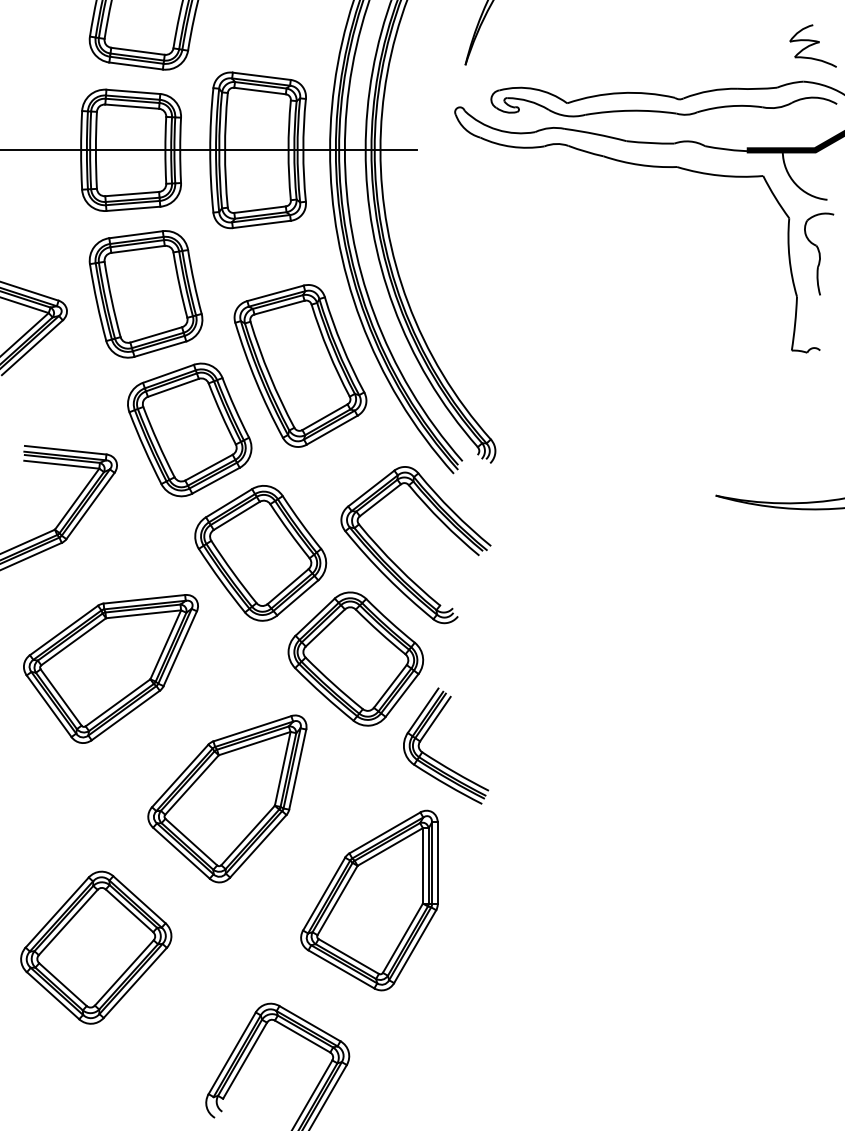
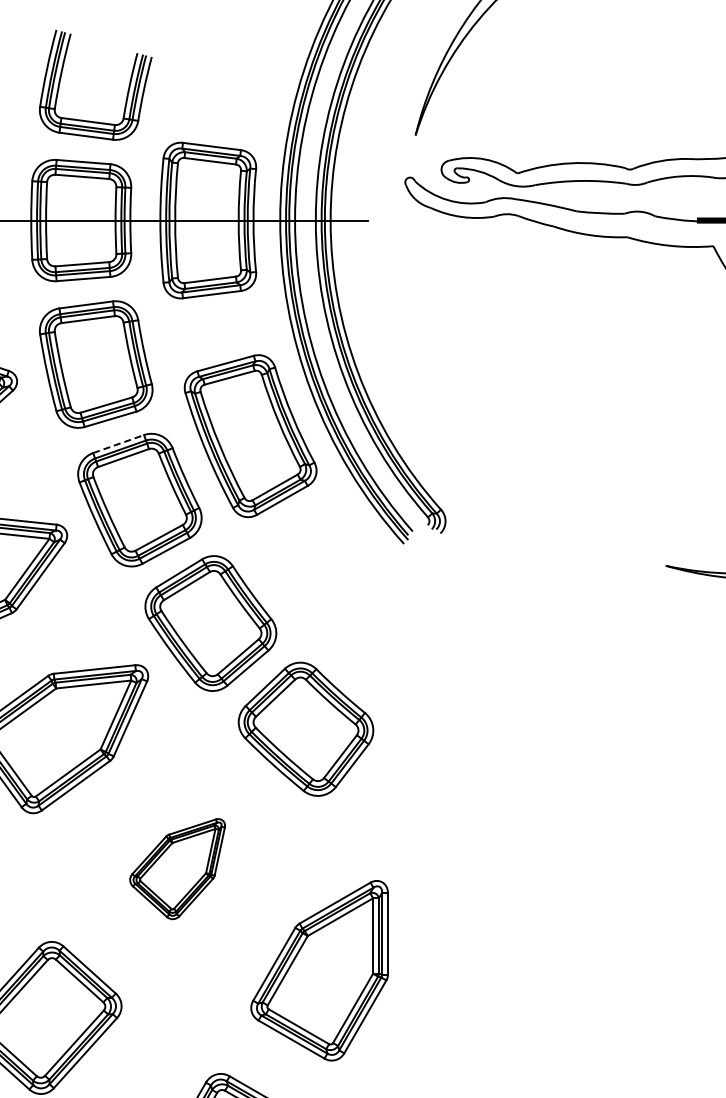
line: (168, 373) -> (118, 443), solid -> dashed
part: (396, 564) -> (346, 634), removed
part: (437, 760) -> (387, 830), removed
part: (227, 798) -> (177, 868), size x0.6

